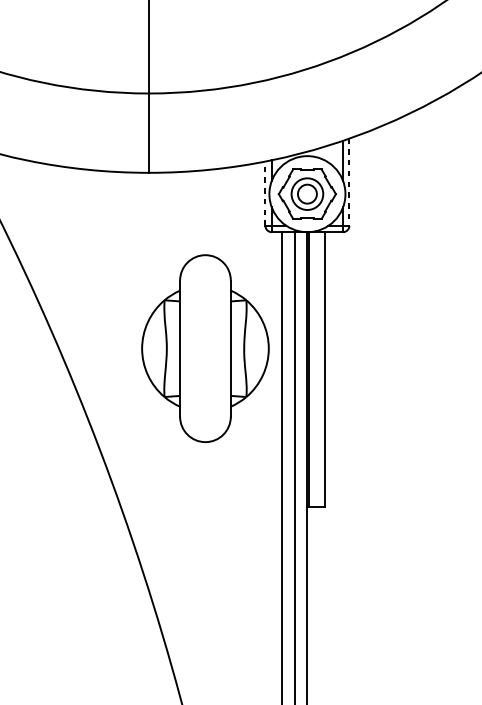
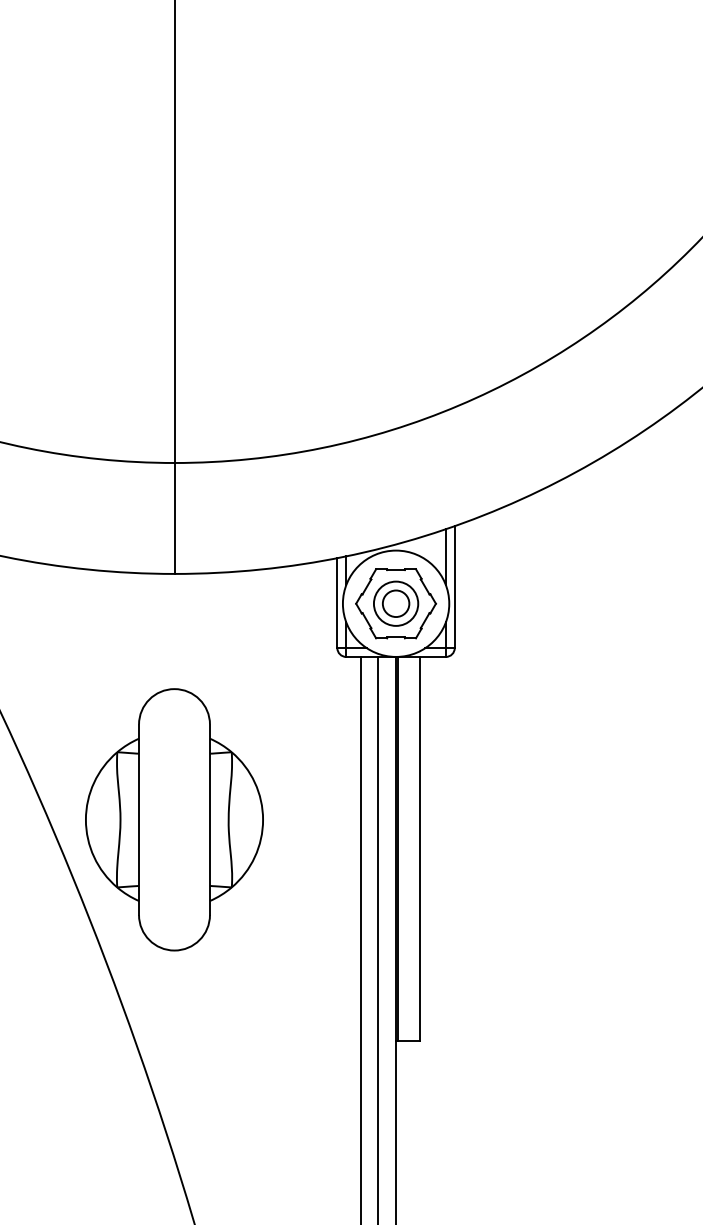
line: (349, 182) -> (454, 587), dashed -> solid
line: (265, 193) -> (337, 602), dashed -> solid
part: (205, 348) -> (174, 819), moved

